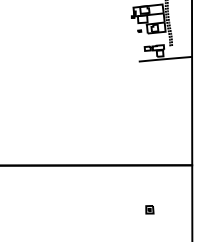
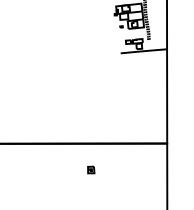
part: (149, 209) -> (90, 169), moved

